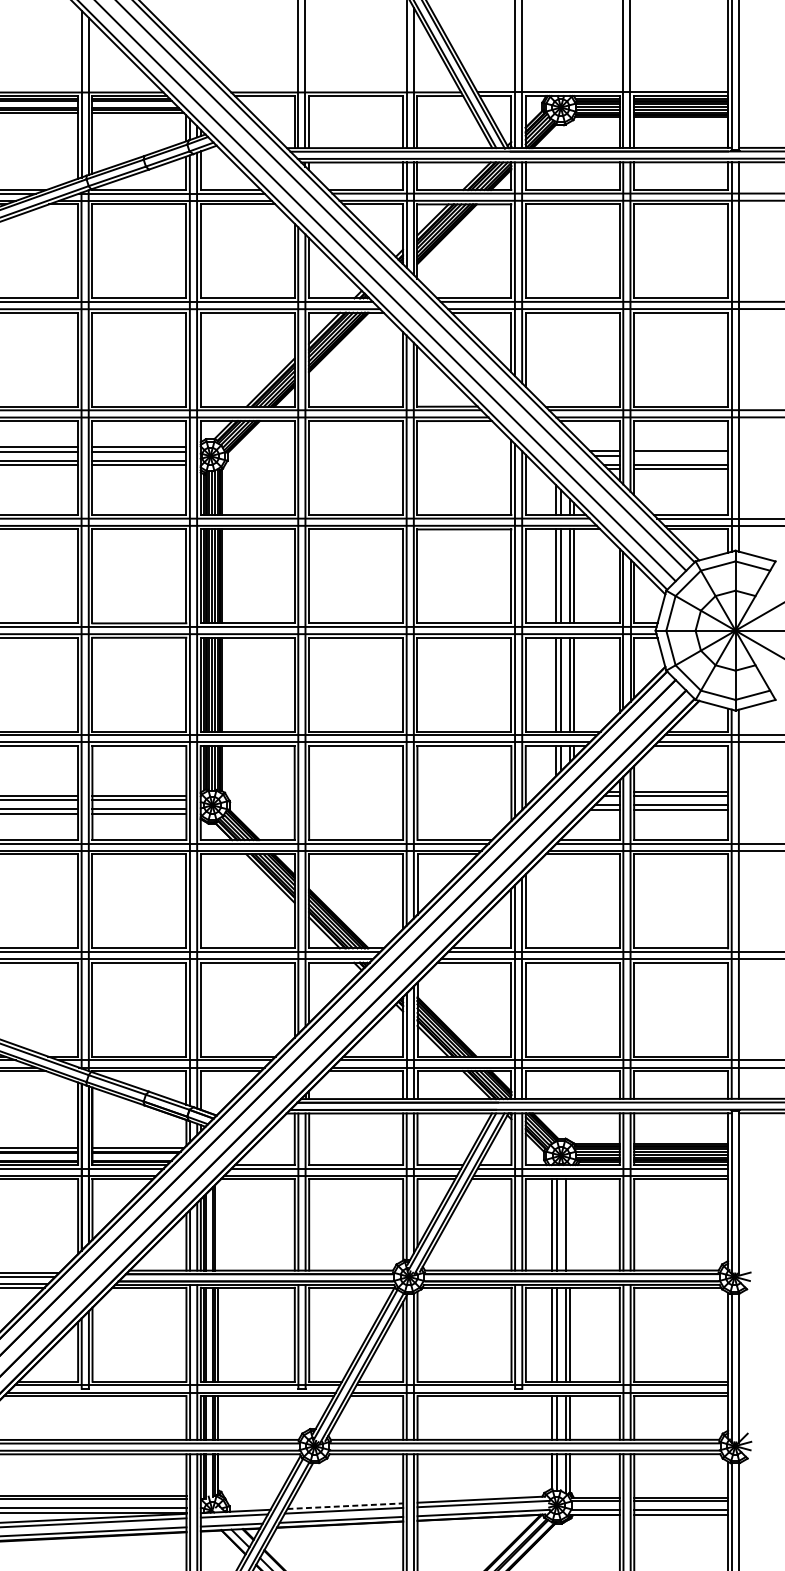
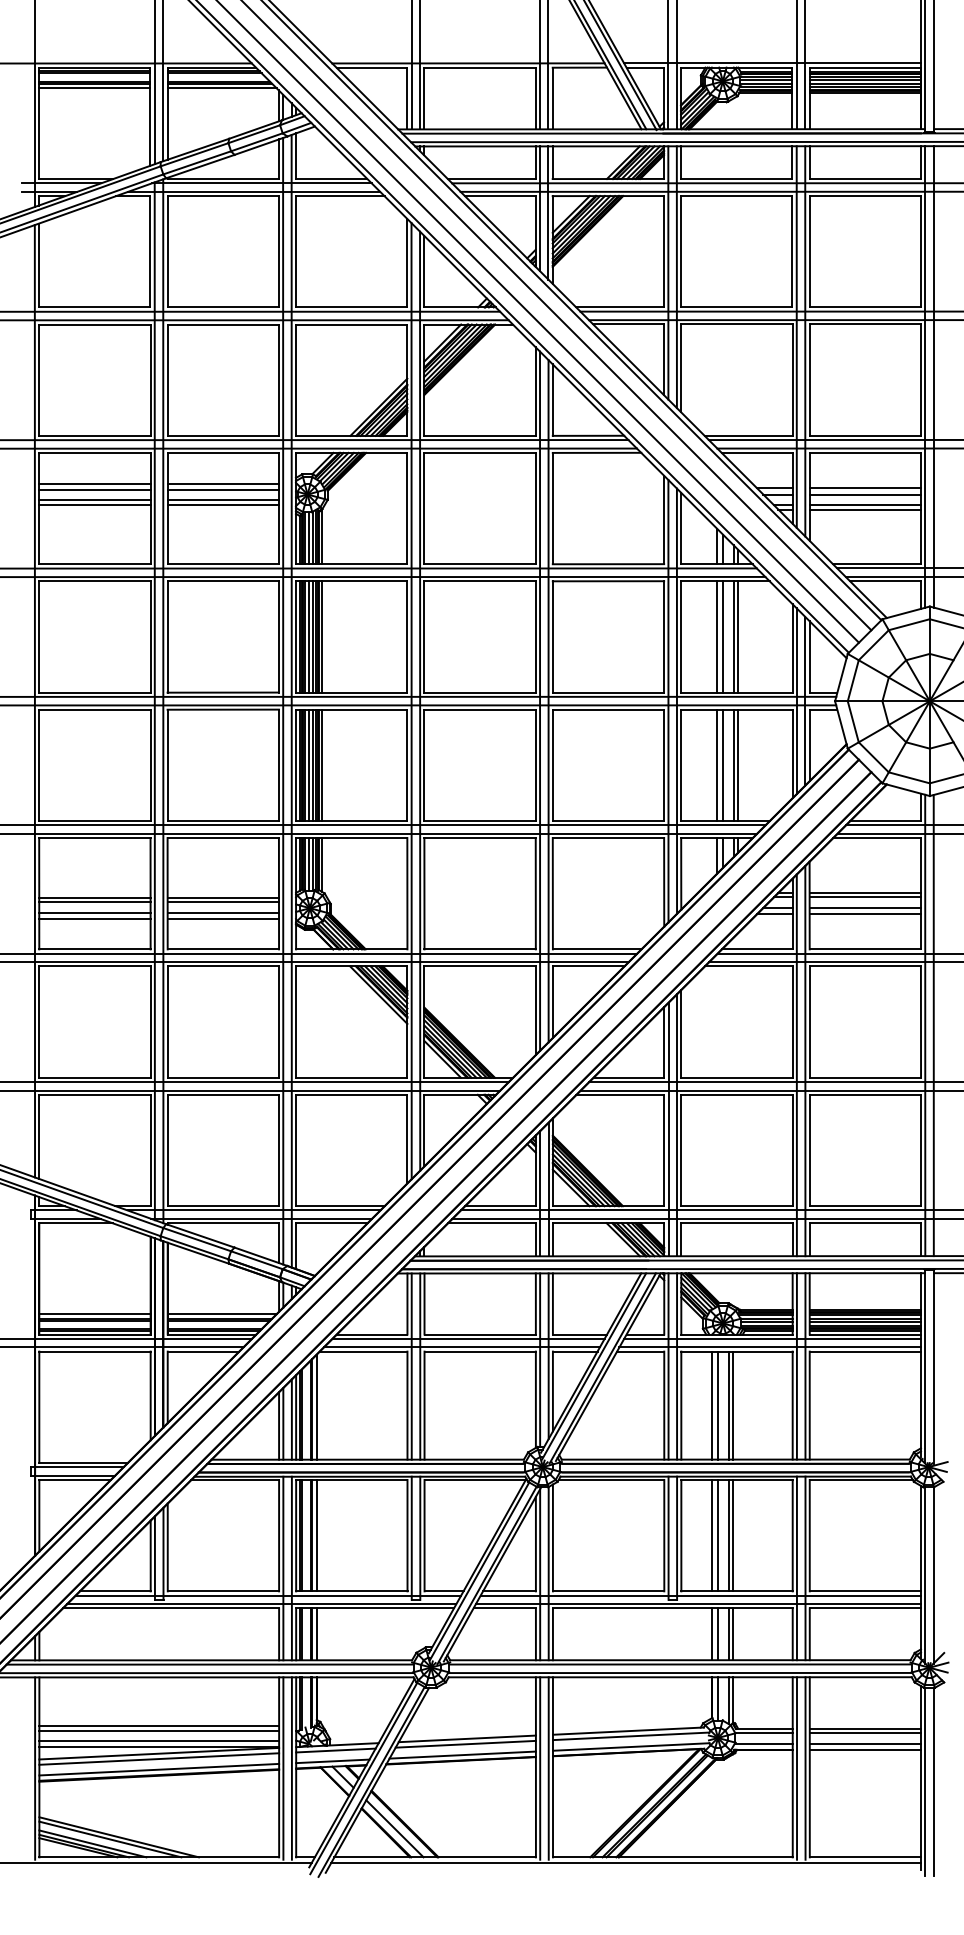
line: (680, 456) -> (864, 494), added
line: (569, 1224) -> (733, 1405), added
line: (218, 1225) -> (316, 1406), added
line: (345, 1505) -> (467, 1738), dashed -> solid

